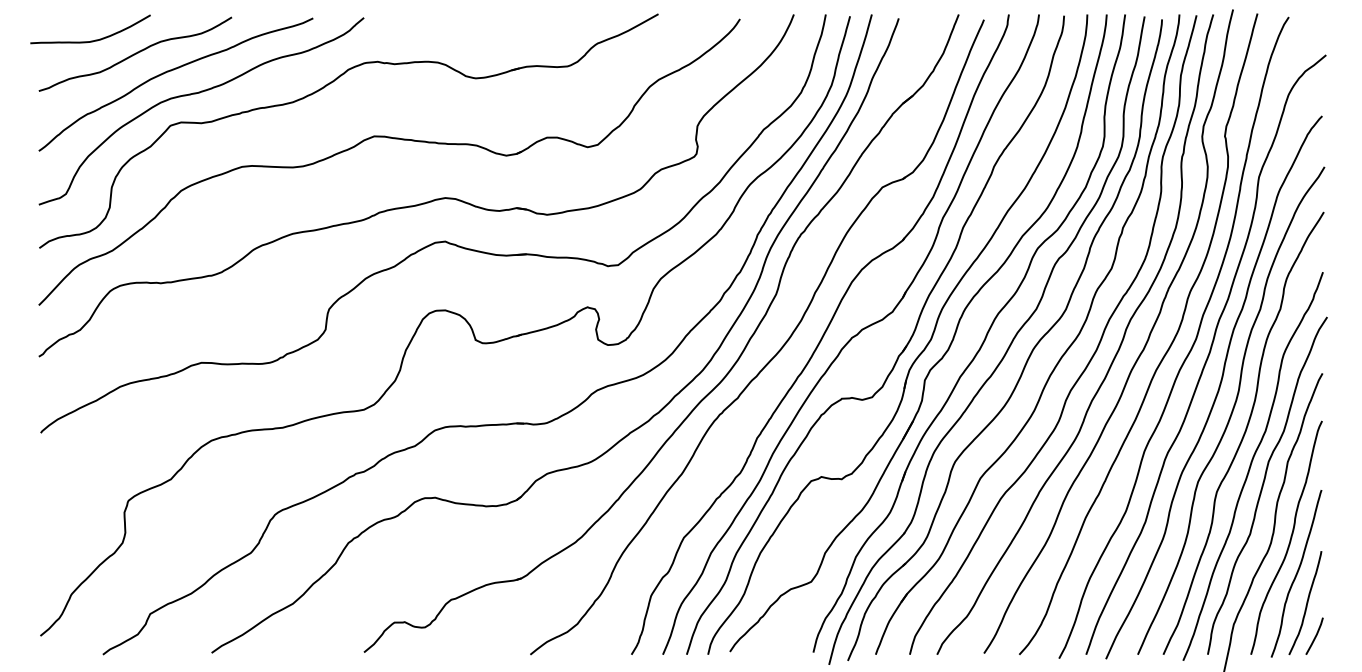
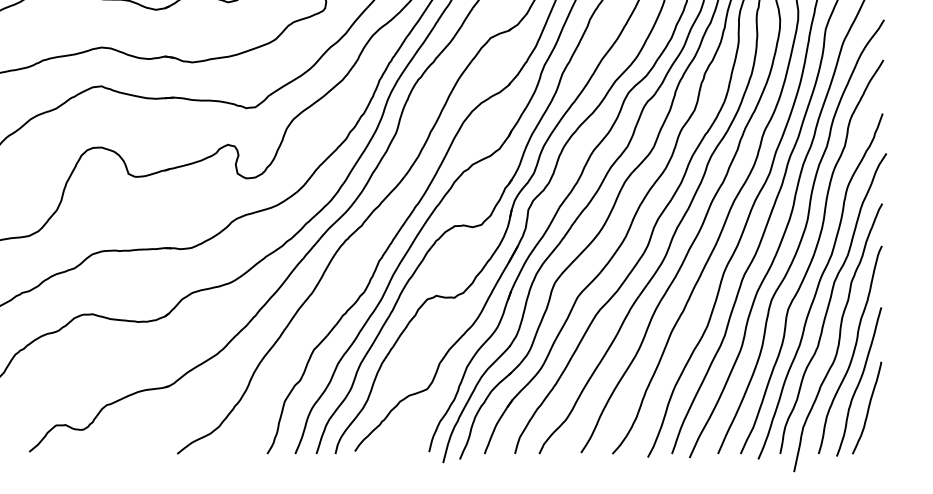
line: (1315, 635) -> (876, 436), removed

